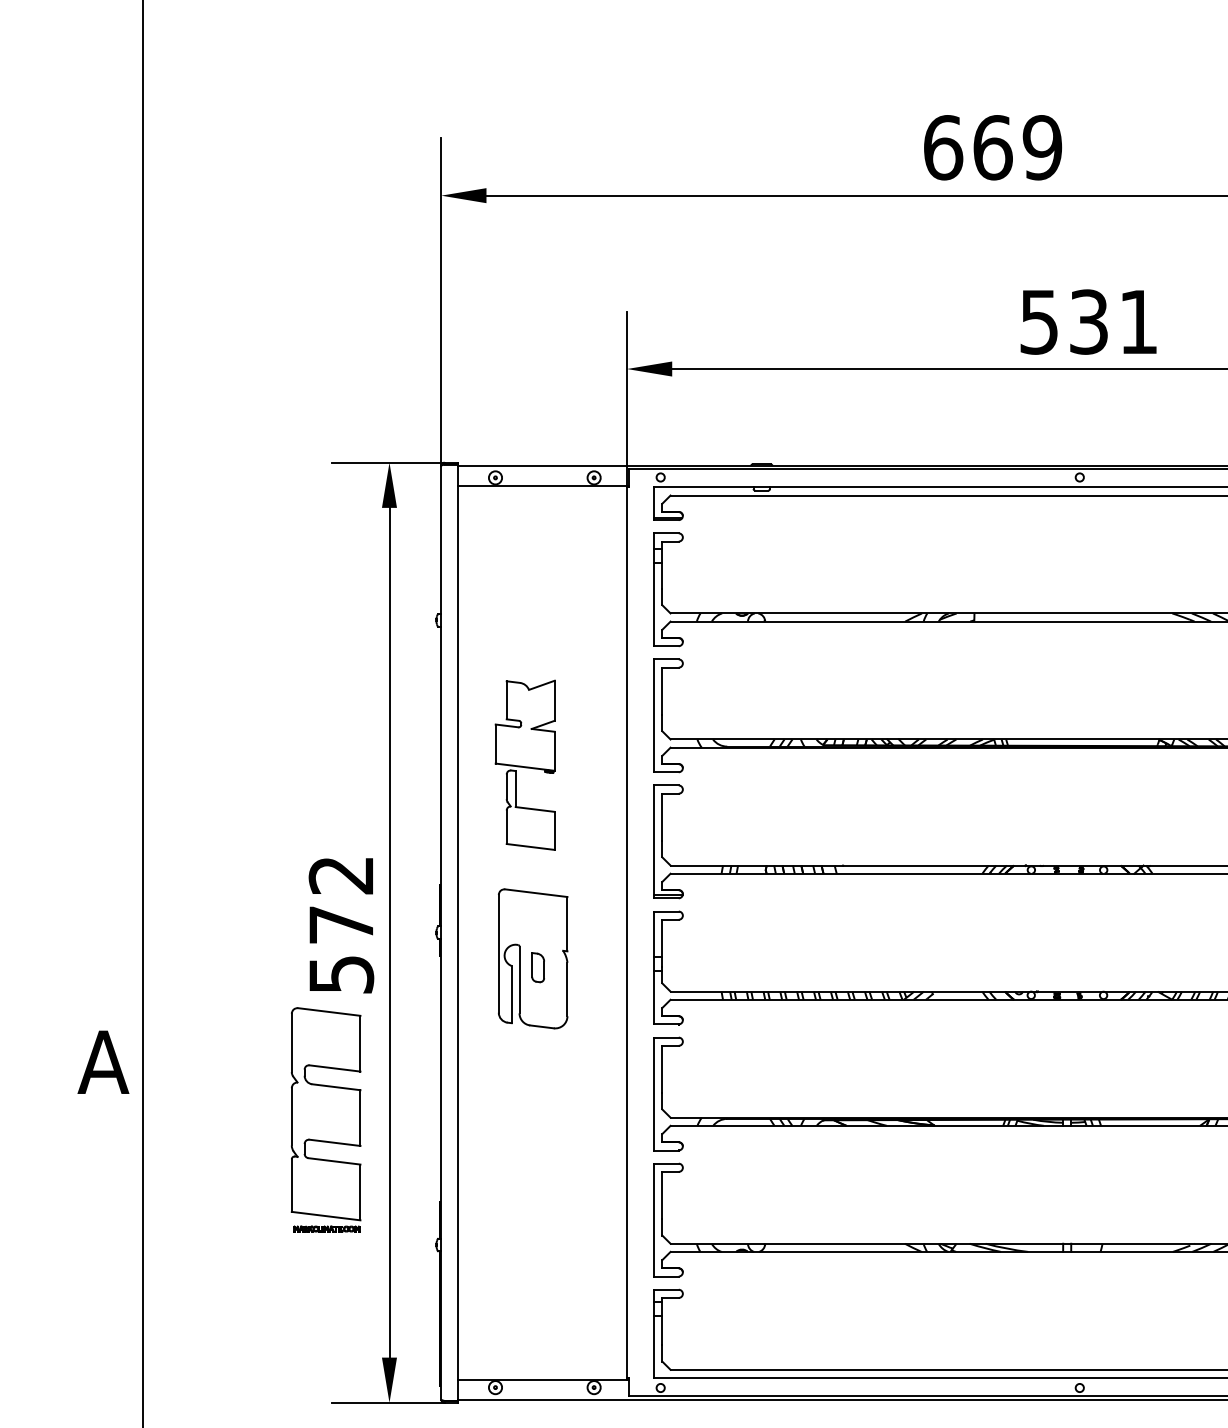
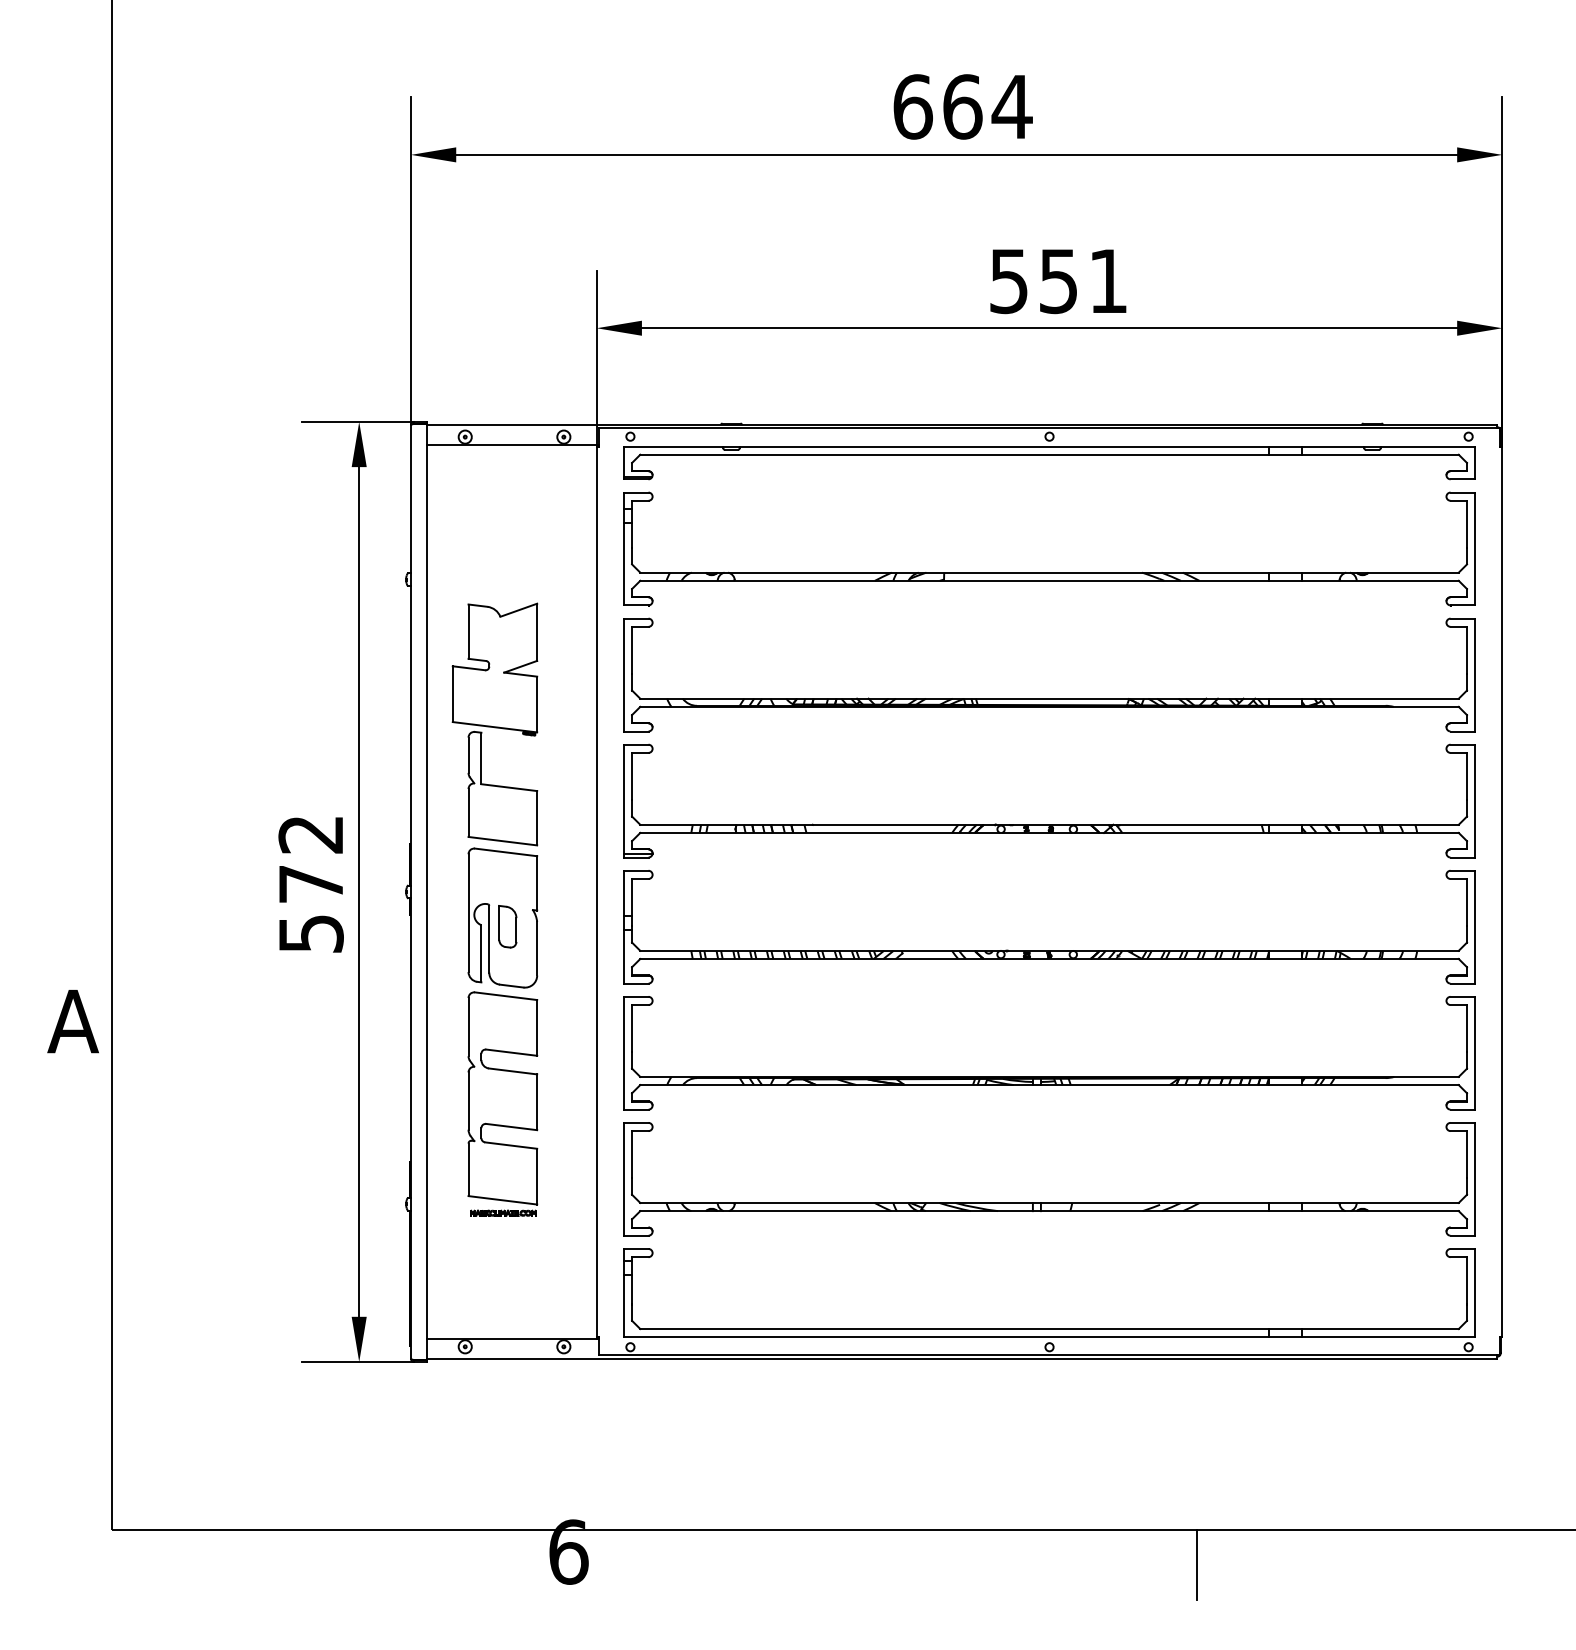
text: (1041, 147) -> (1011, 106), 669 -> 664
text: (1088, 321) -> (1058, 280), 531 -> 551
part: (524, 765) -> (494, 724), size x1.43
part: (537, 967) -> (507, 926), size x1.43
part: (325, 1119) -> (502, 1103), moved

